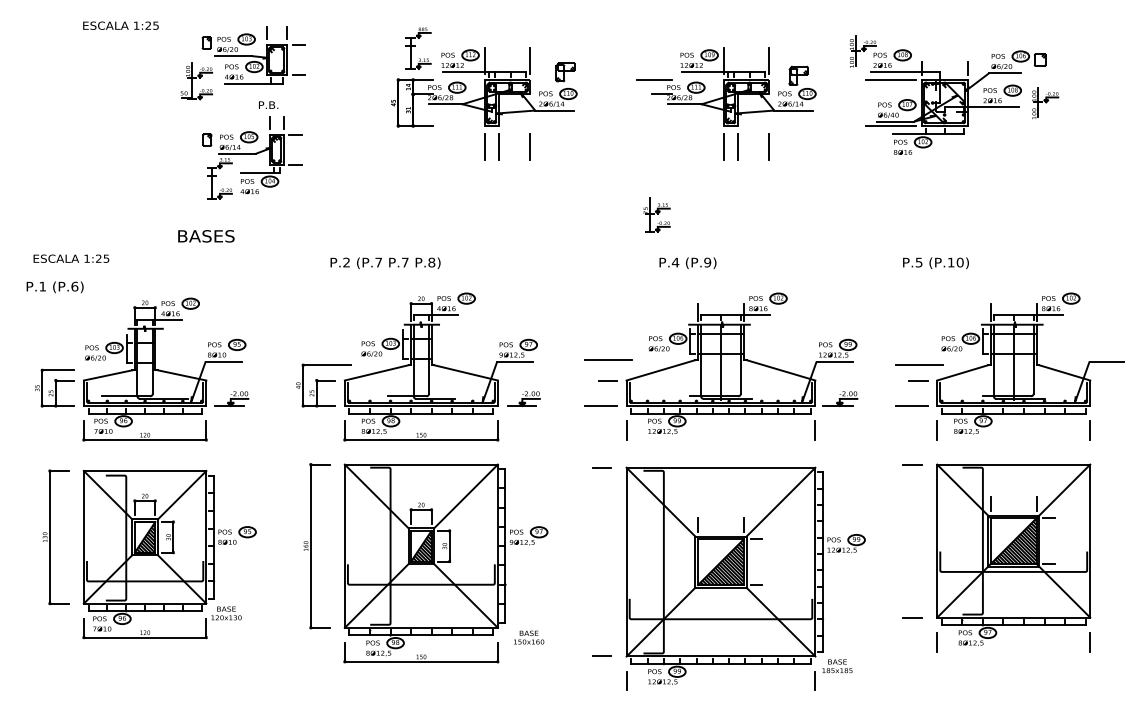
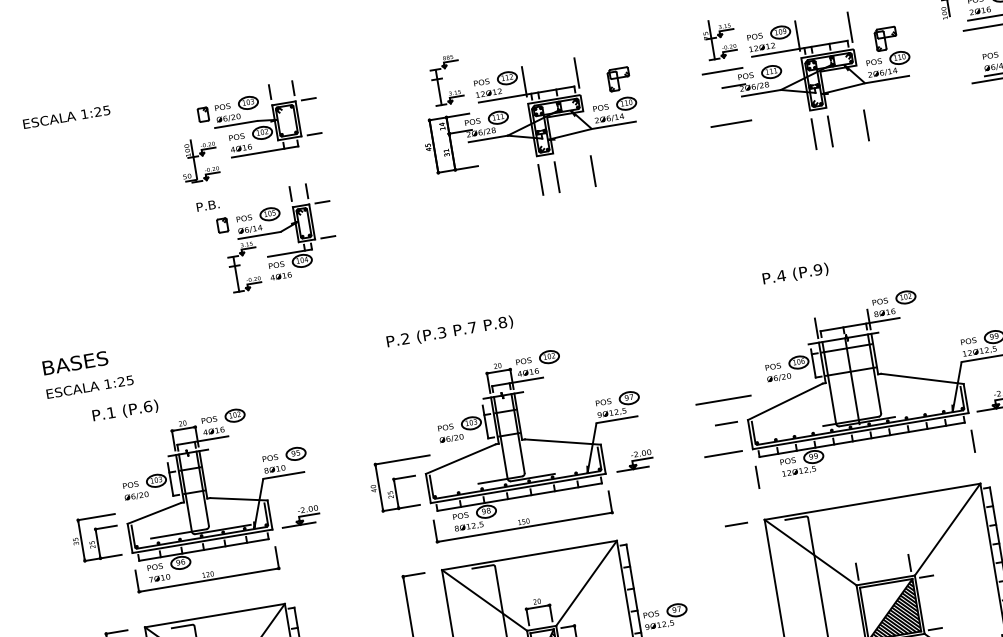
text: (120, 25) -> (66, 117), moved
text: (268, 104) -> (207, 204), moved
line: (654, 125) -> (731, 123), added
part: (656, 214) -> (719, 38), moved
text: (206, 236) -> (75, 363), moved
text: (378, 262) -> (441, 332), (P.7 -> (P.3
text: (54, 287) -> (124, 411), moved

